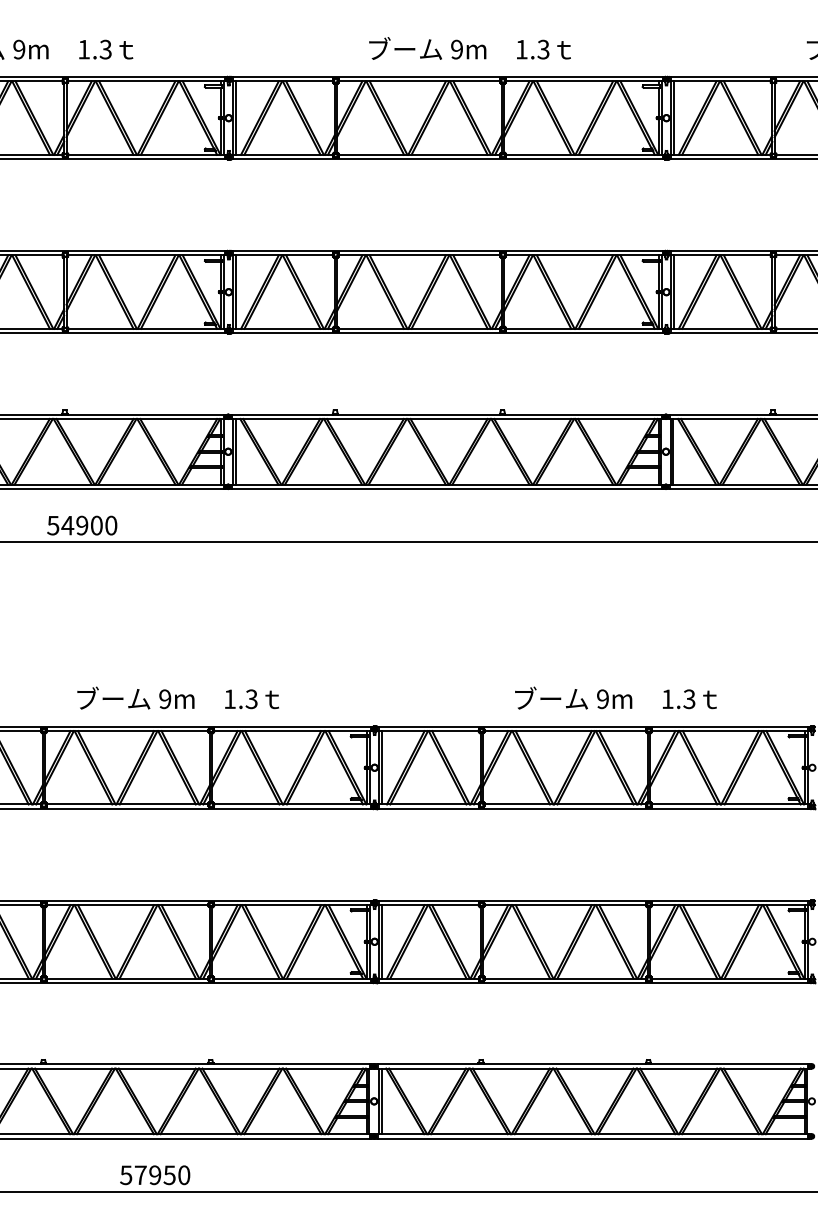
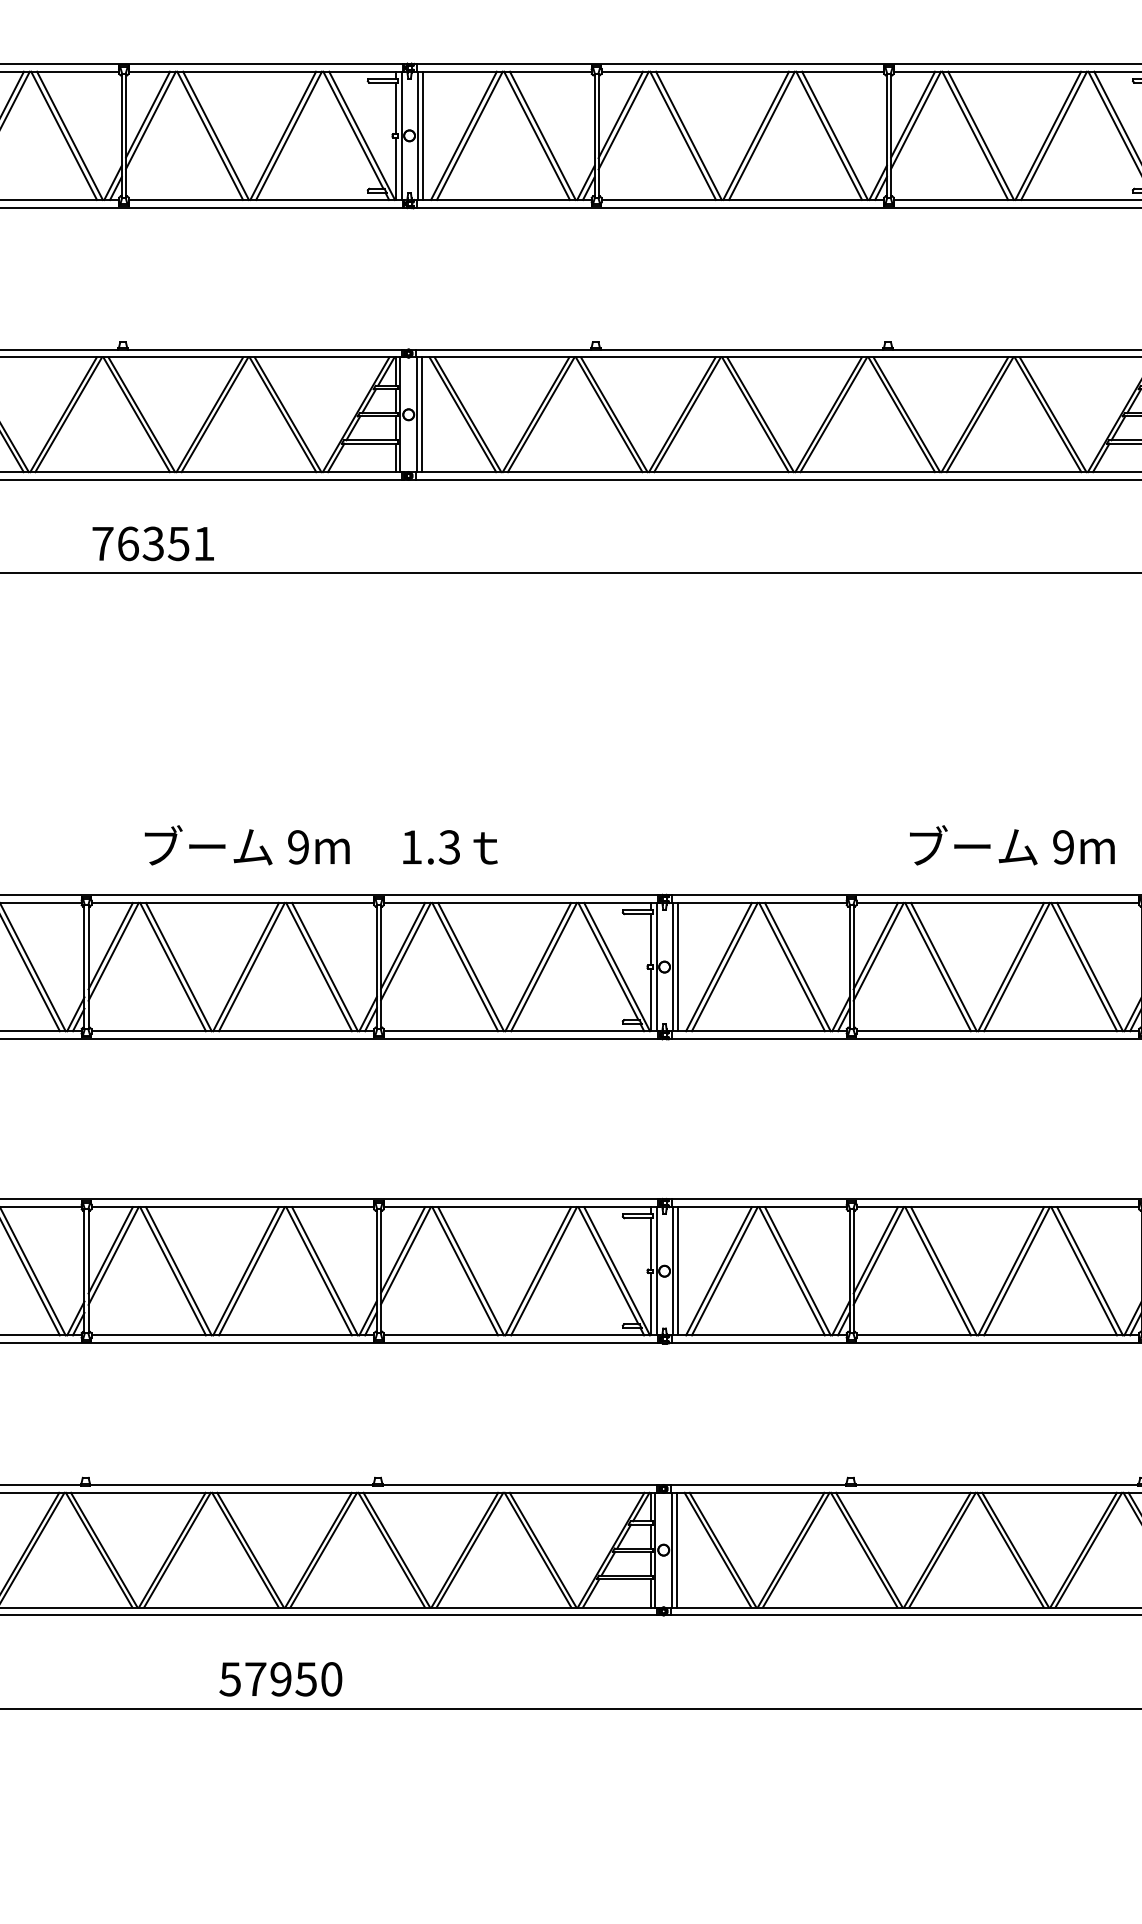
text: (82, 525) -> (153, 543), 54900 -> 76351

